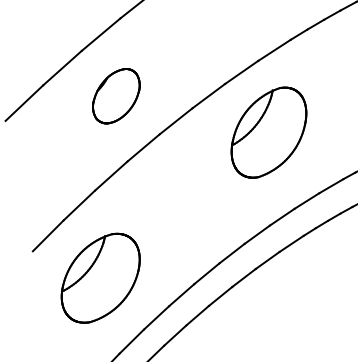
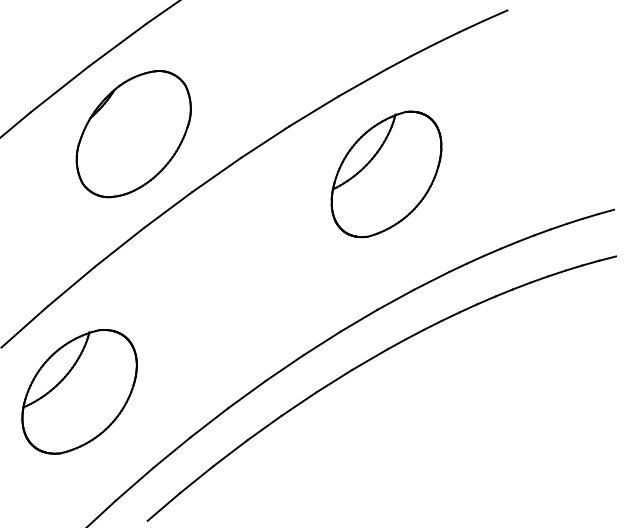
part: (116, 96) -> (133, 134), size x1.67
part: (268, 132) -> (386, 174), moved
part: (100, 278) -> (79, 391), moved

